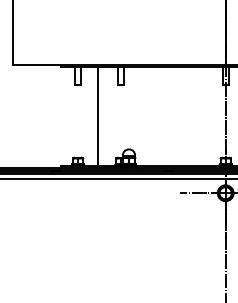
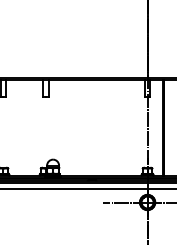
line: (97, 116) -> (22, 127), removed

